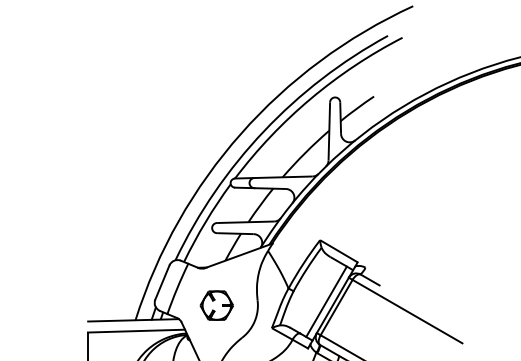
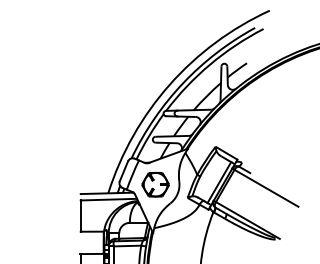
part: (216, 305) -> (155, 184), size x1.43

